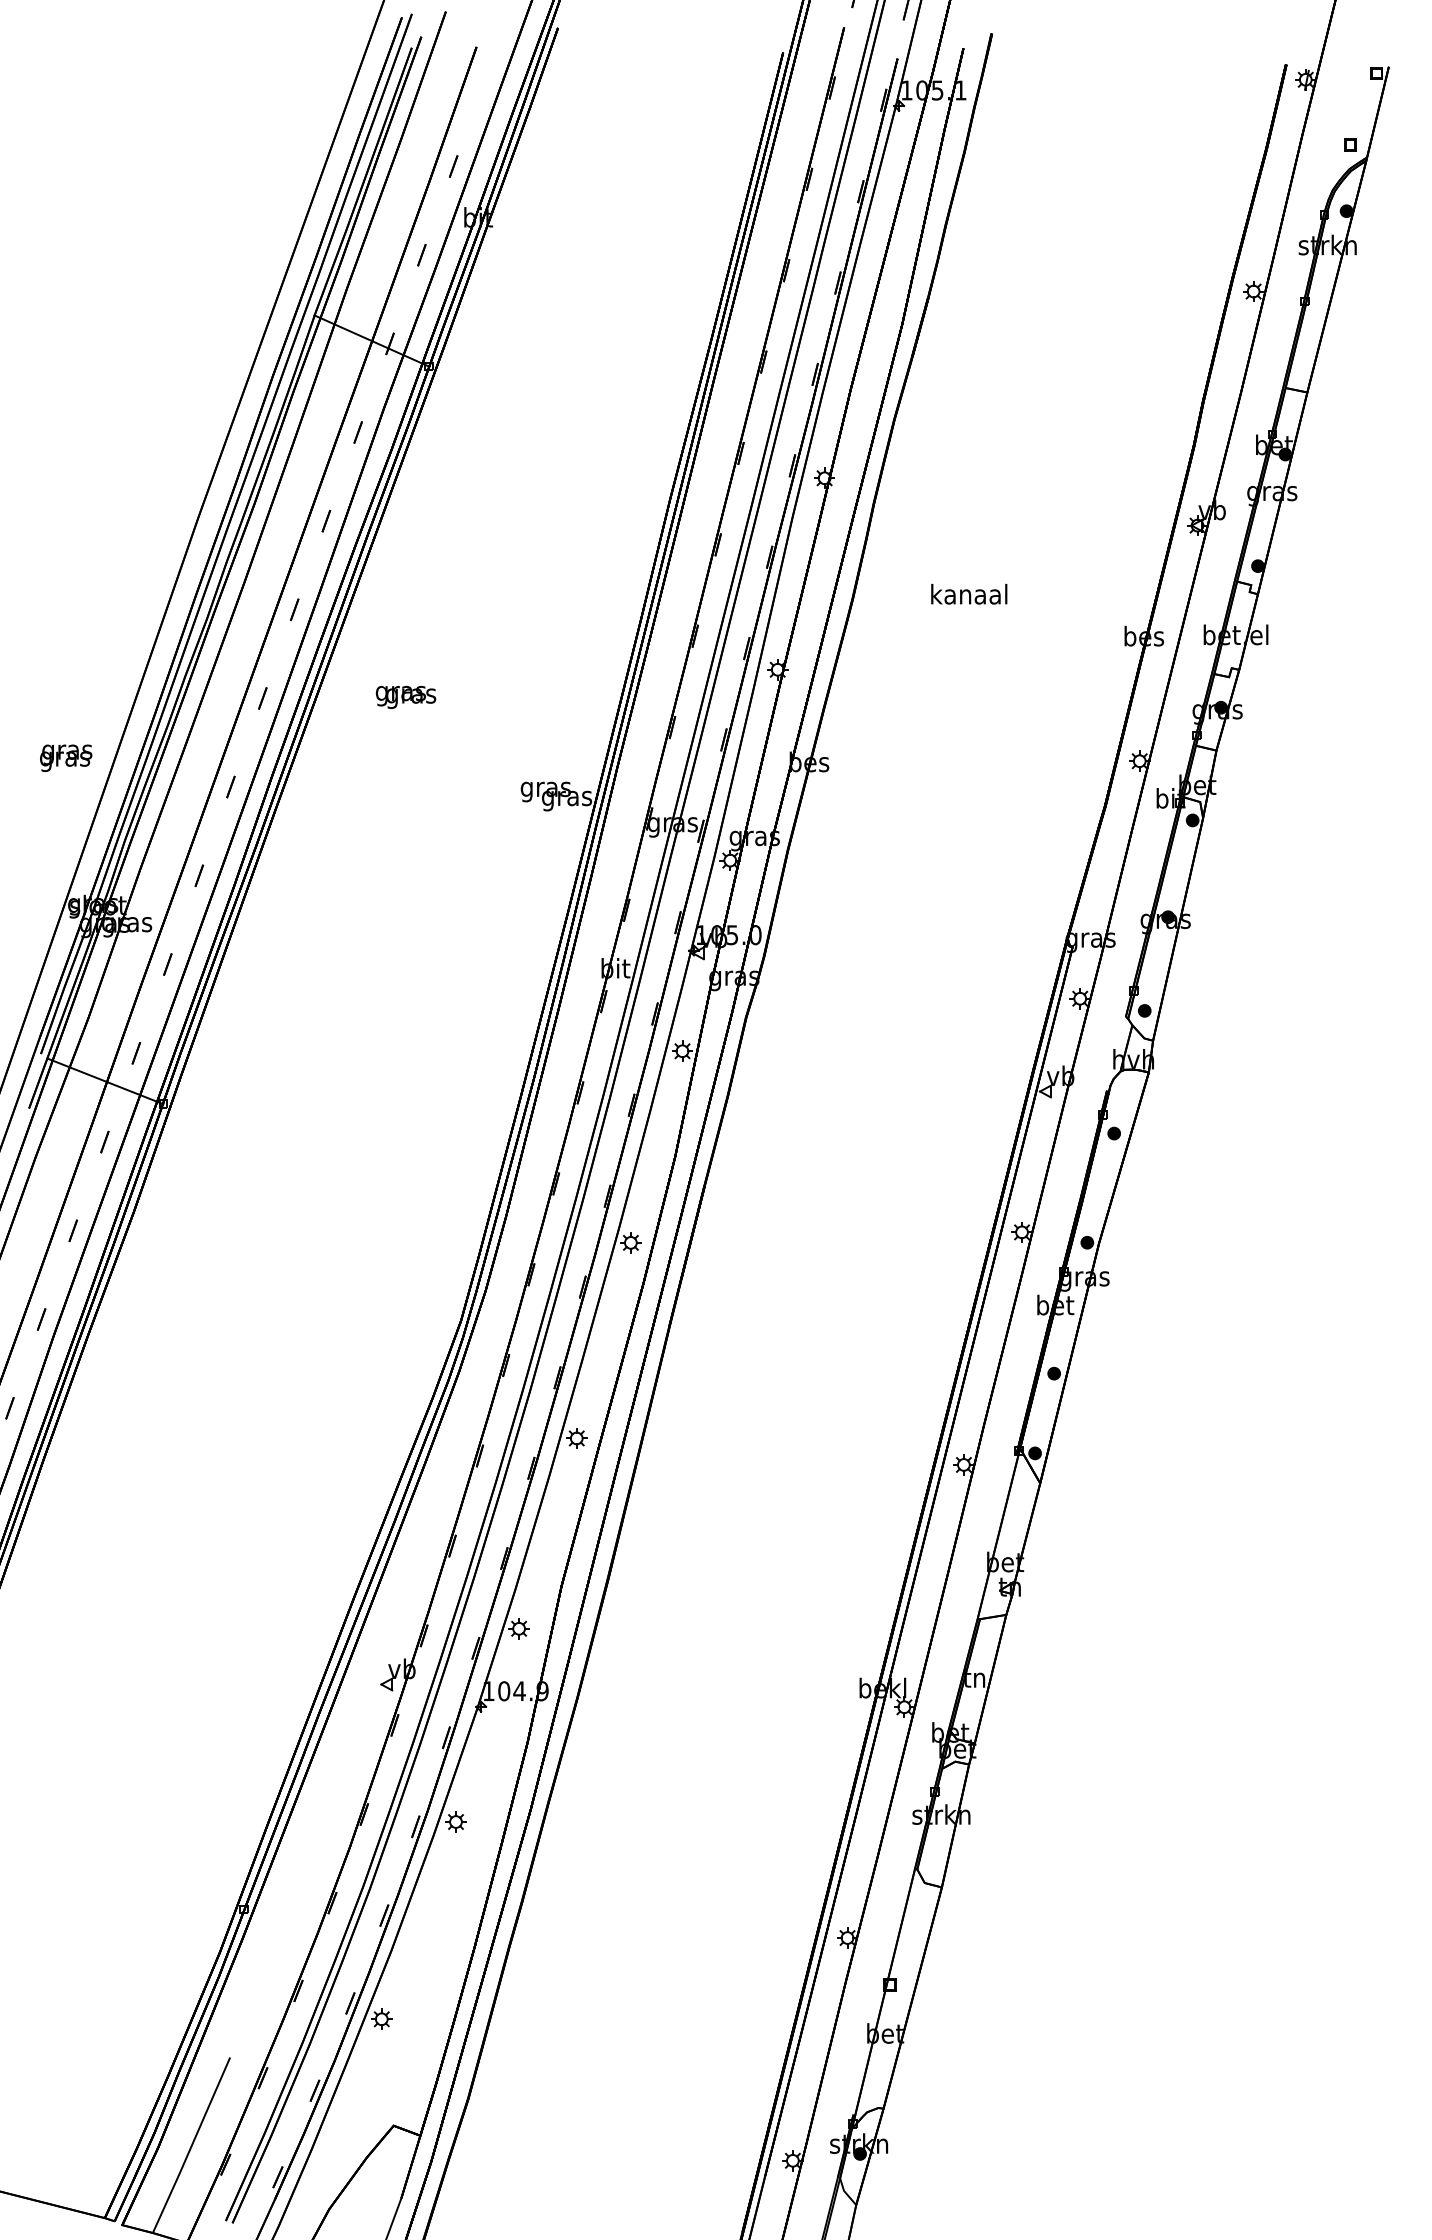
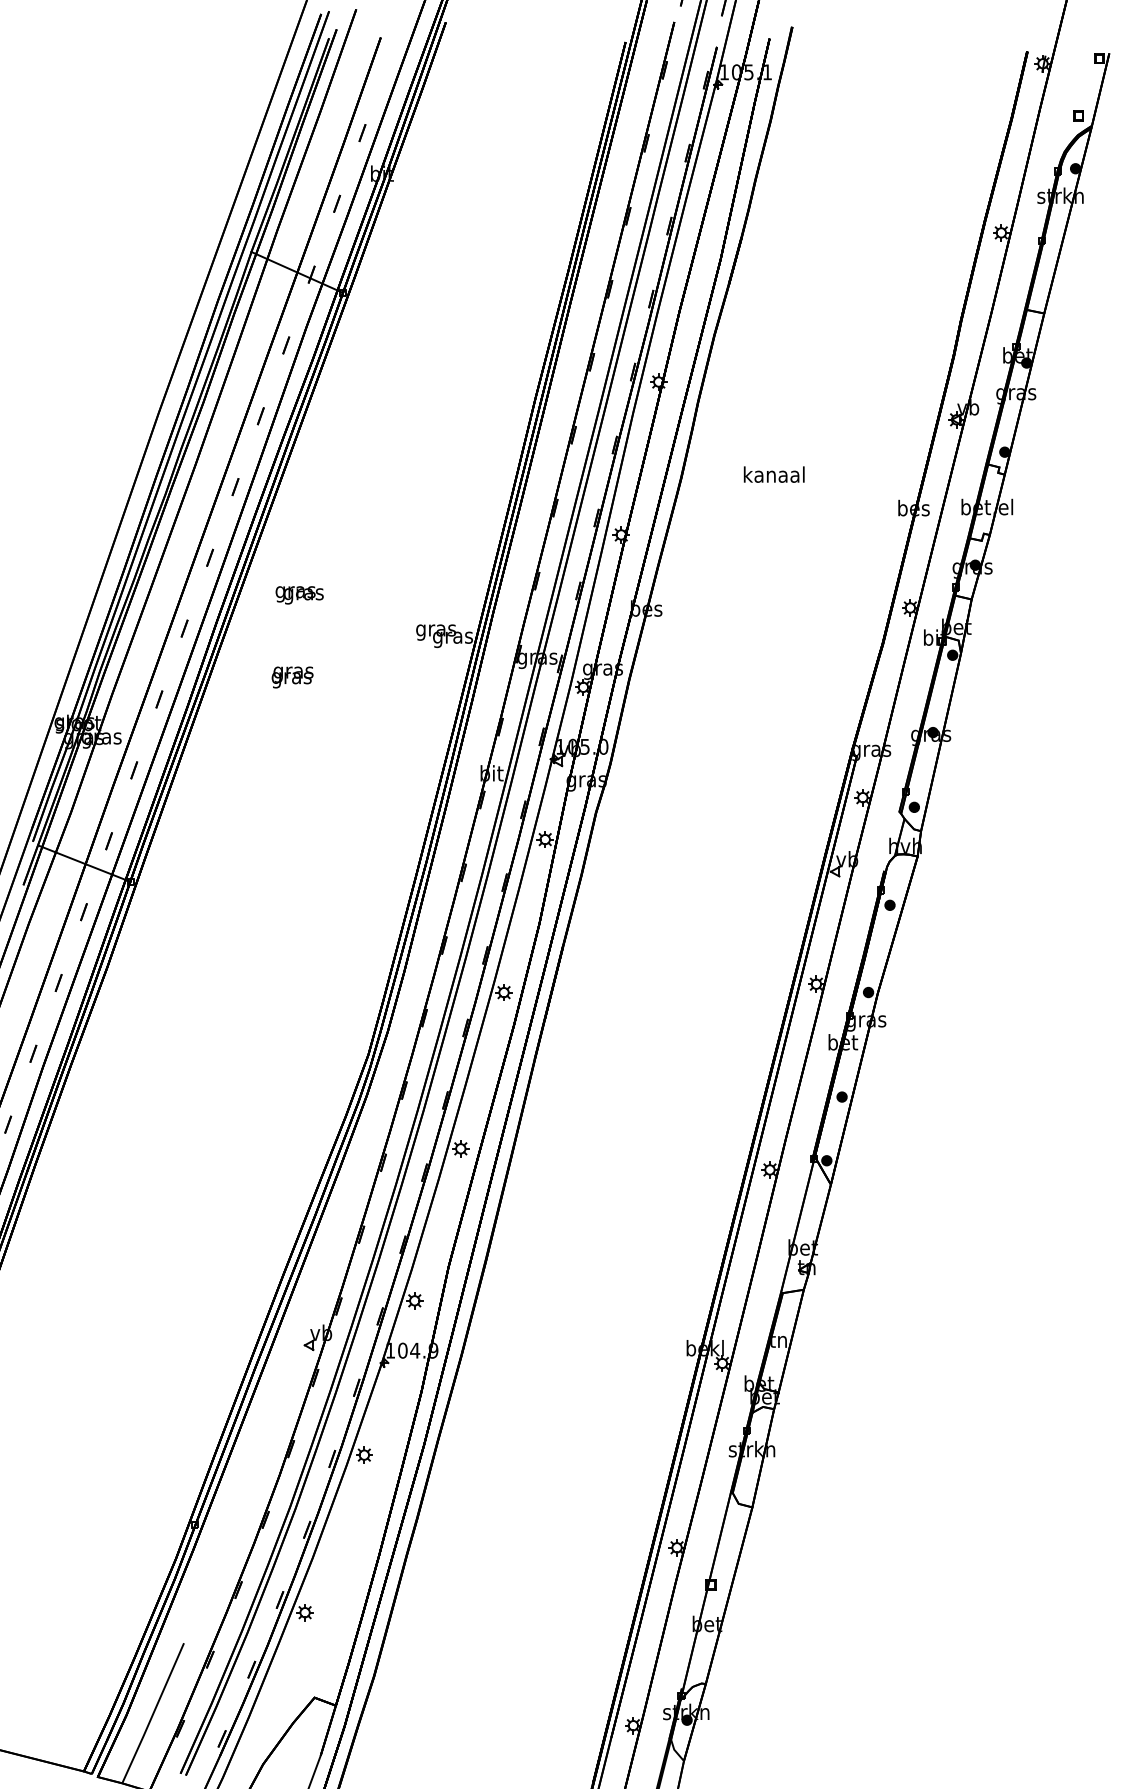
text: (405, 696) -> (299, 594), moved
text: (66, 758) -> (292, 677), moved

